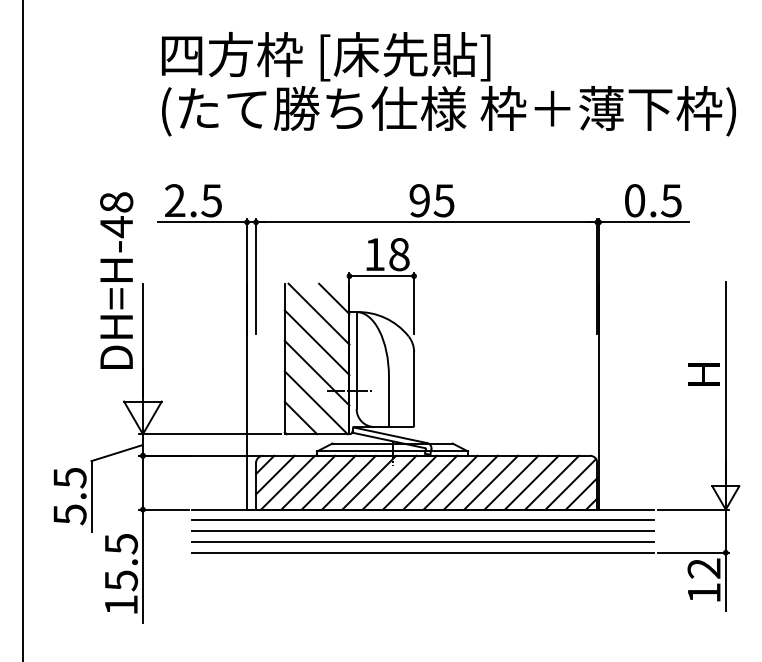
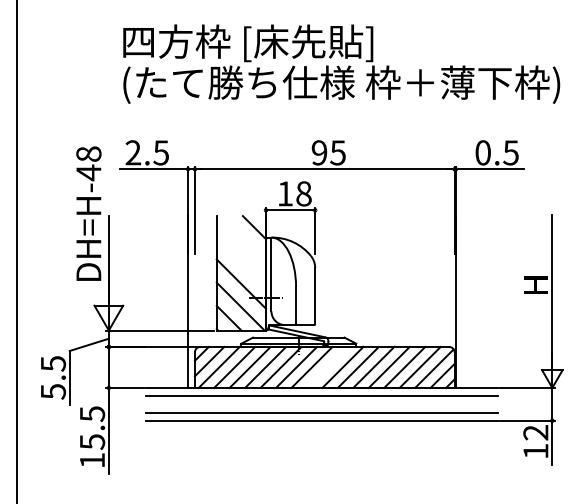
line: (318, 314) -> (242, 239), removed
line: (317, 342) -> (241, 260), removed
line: (428, 481) -> (326, 366), removed
line: (422, 531) -> (321, 404), removed

